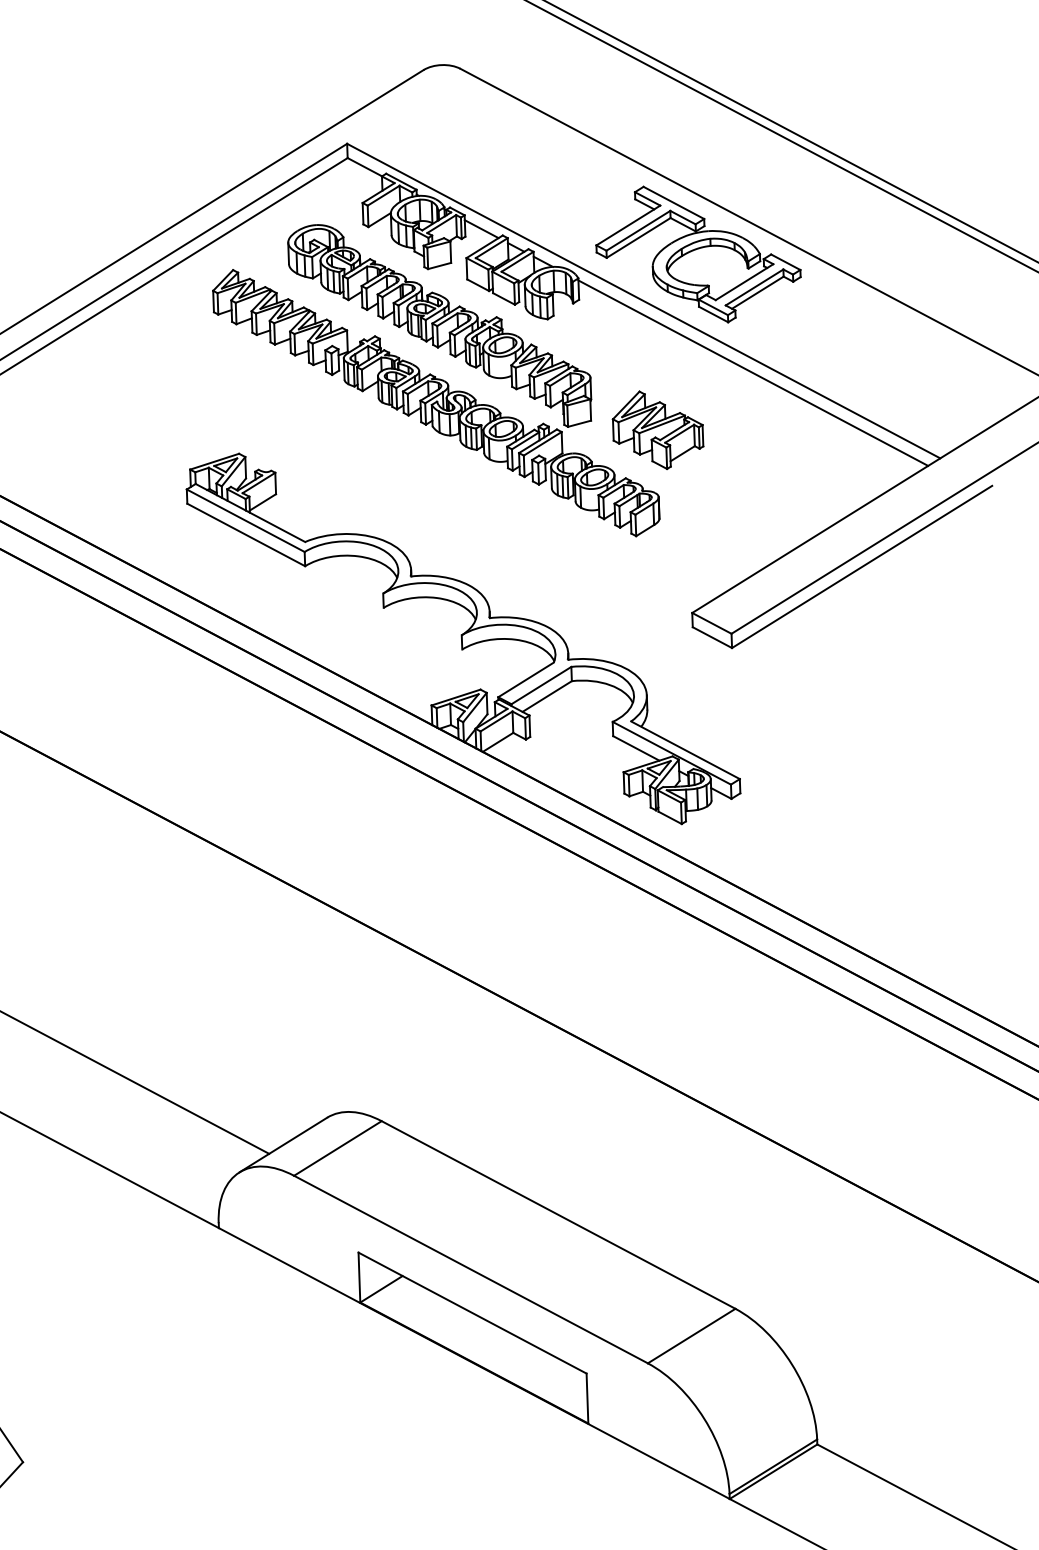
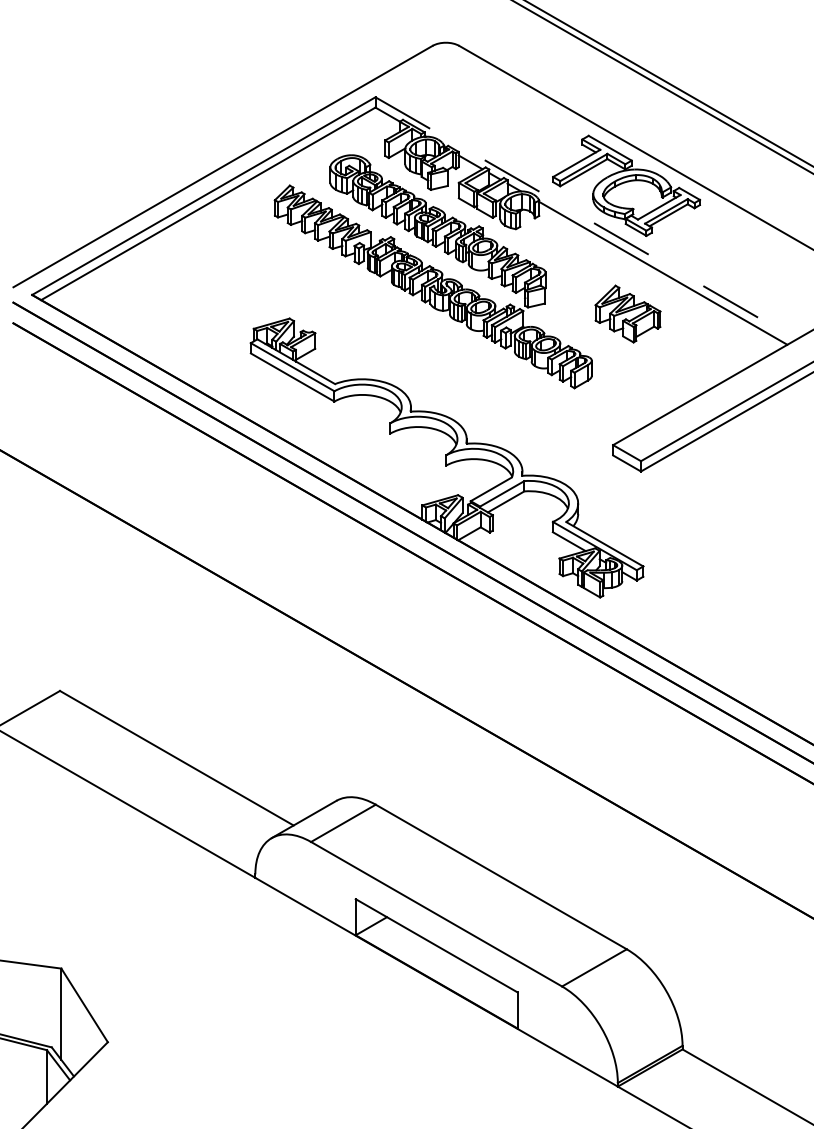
line: (643, 301) -> (585, 218), solid -> dashed
part: (657, 429) -> (627, 313), moved

